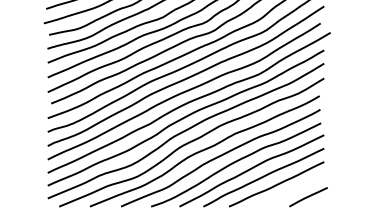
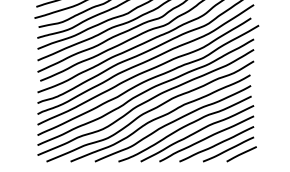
line: (291, 190) -> (228, 149), added

